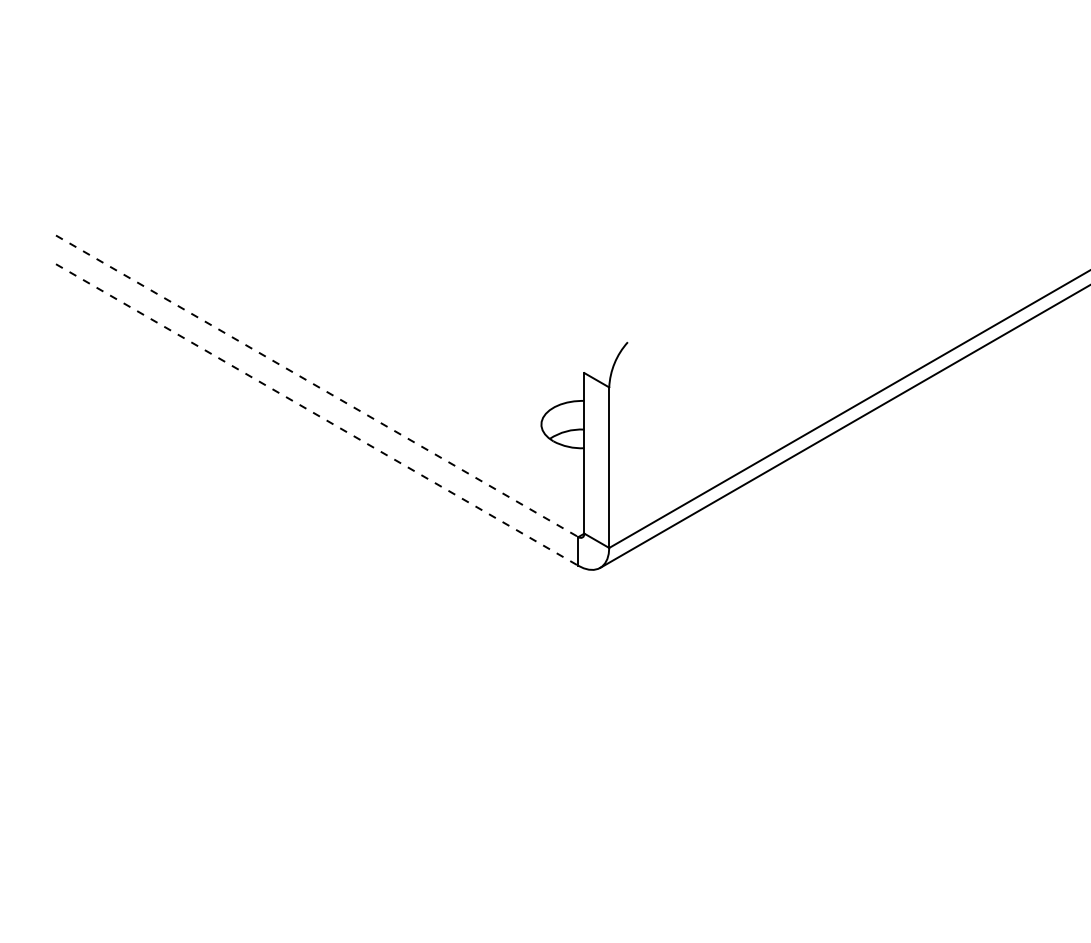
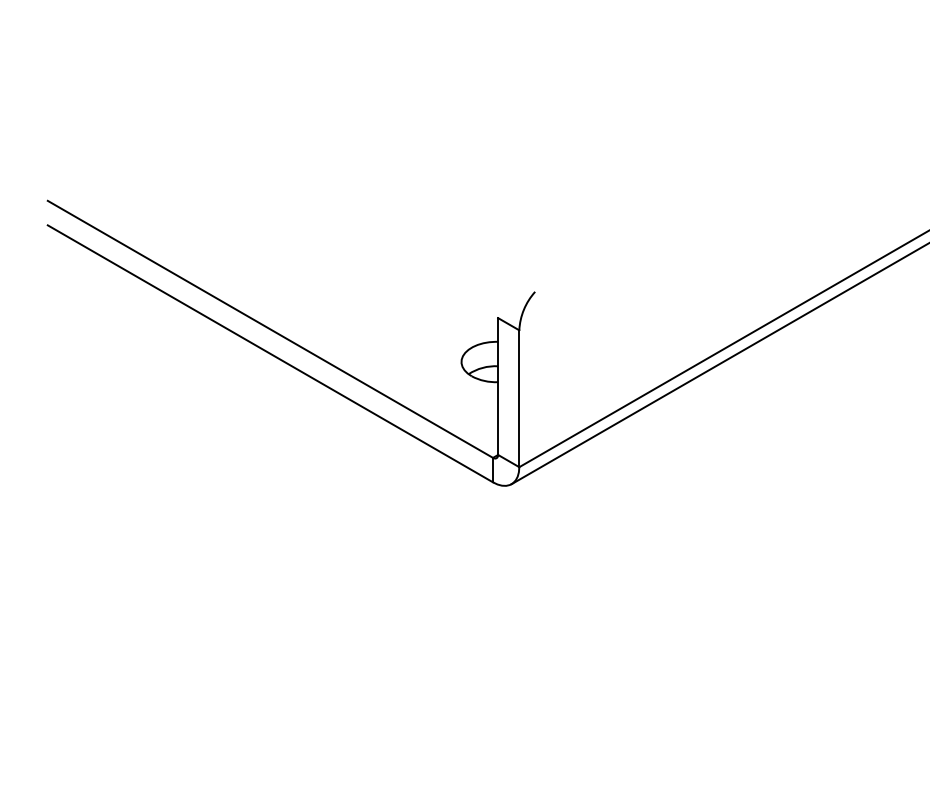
line: (317, 386) -> (270, 329), dashed -> solid
line: (317, 415) -> (270, 354), dashed -> solid

